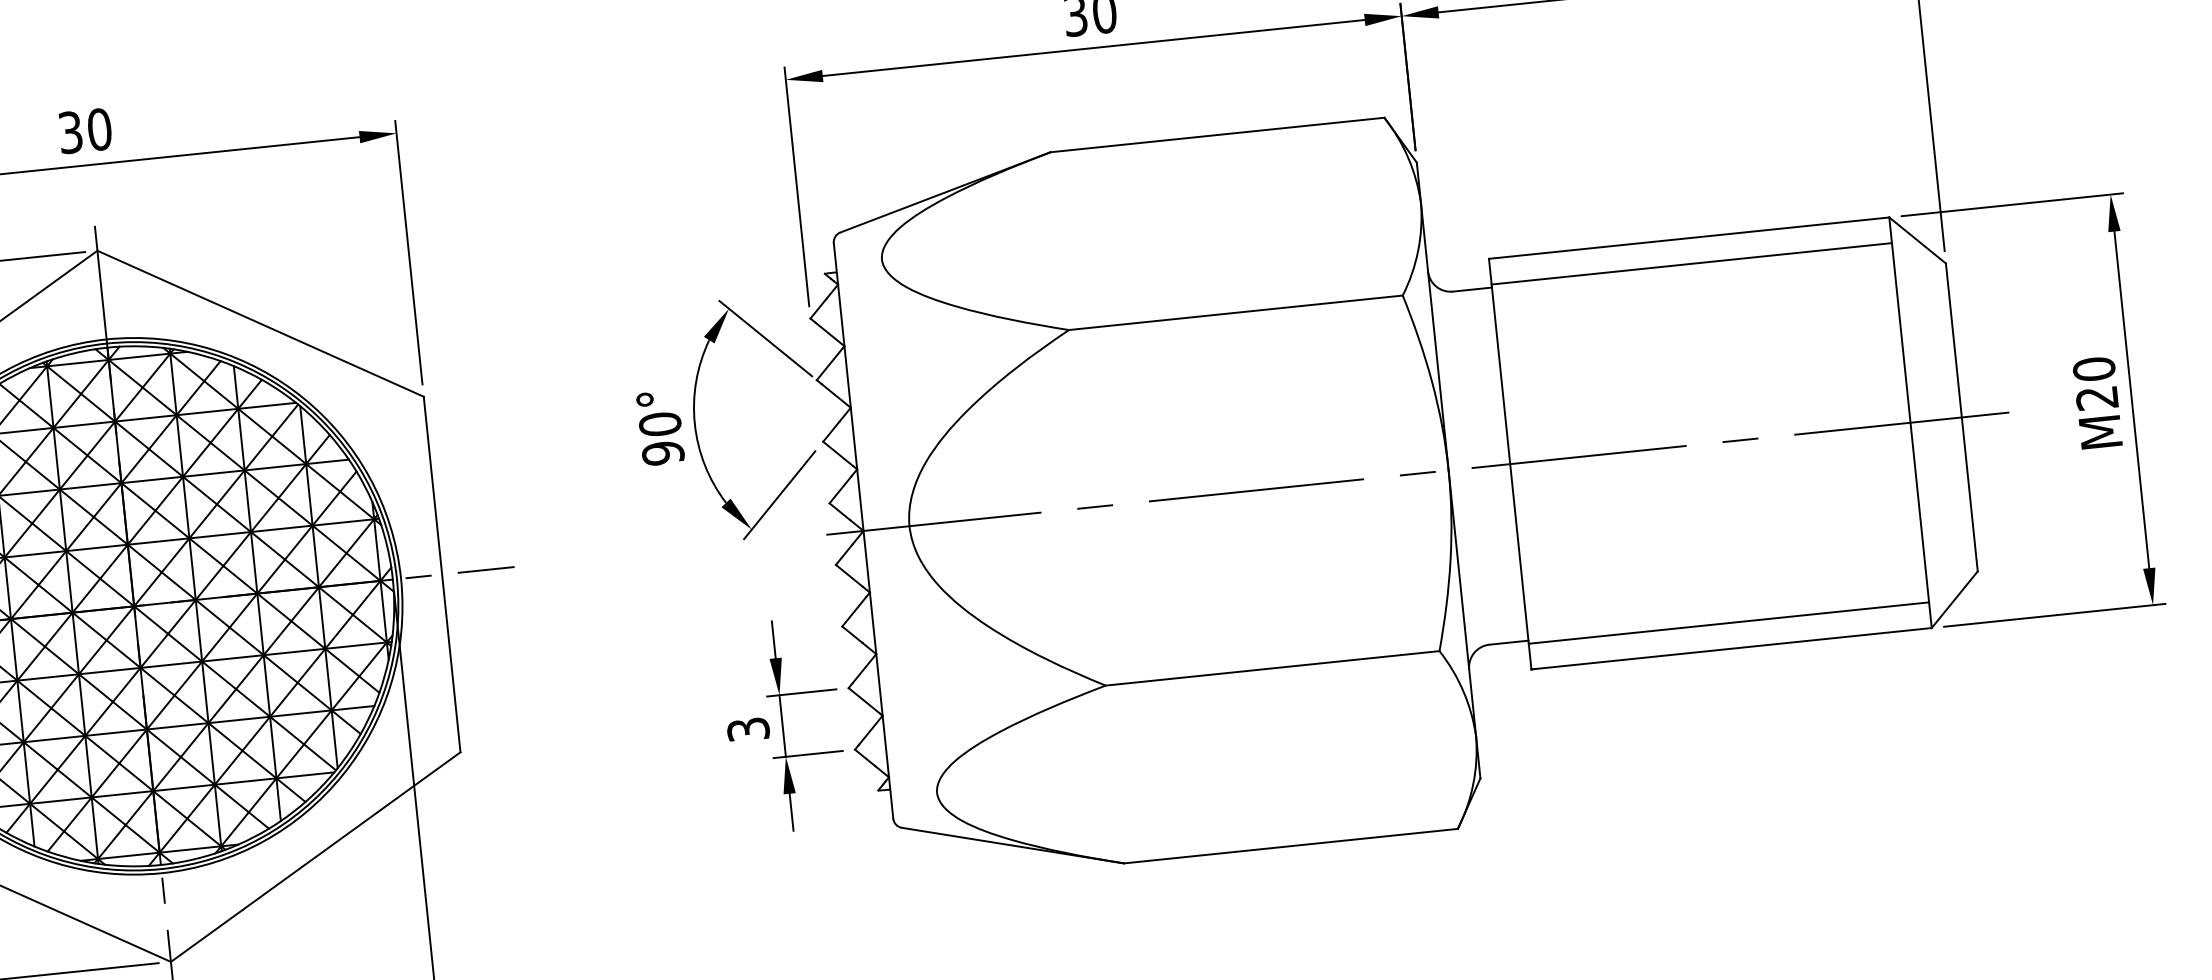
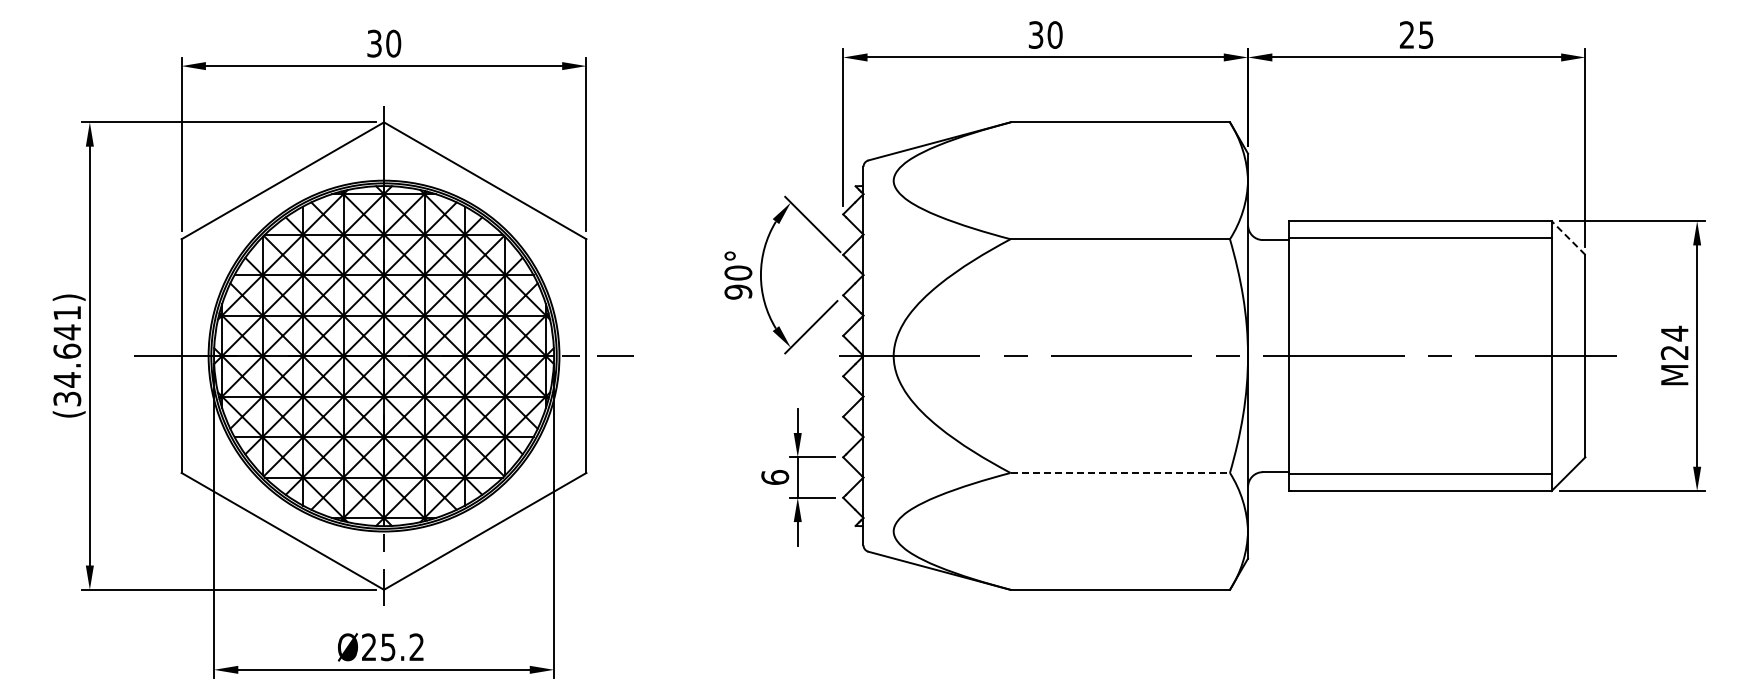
line: (1917, 241) -> (1568, 238), solid -> dashed
text: (2093, 369) -> (1674, 333), M20 -> M24
line: (1272, 667) -> (1120, 472), solid -> dashed
text: (748, 729) -> (775, 477), 3 -> 6

